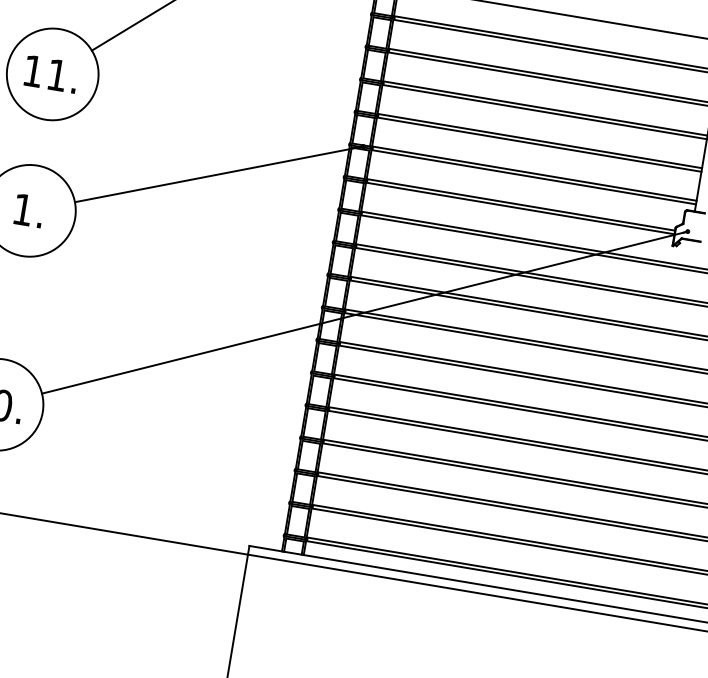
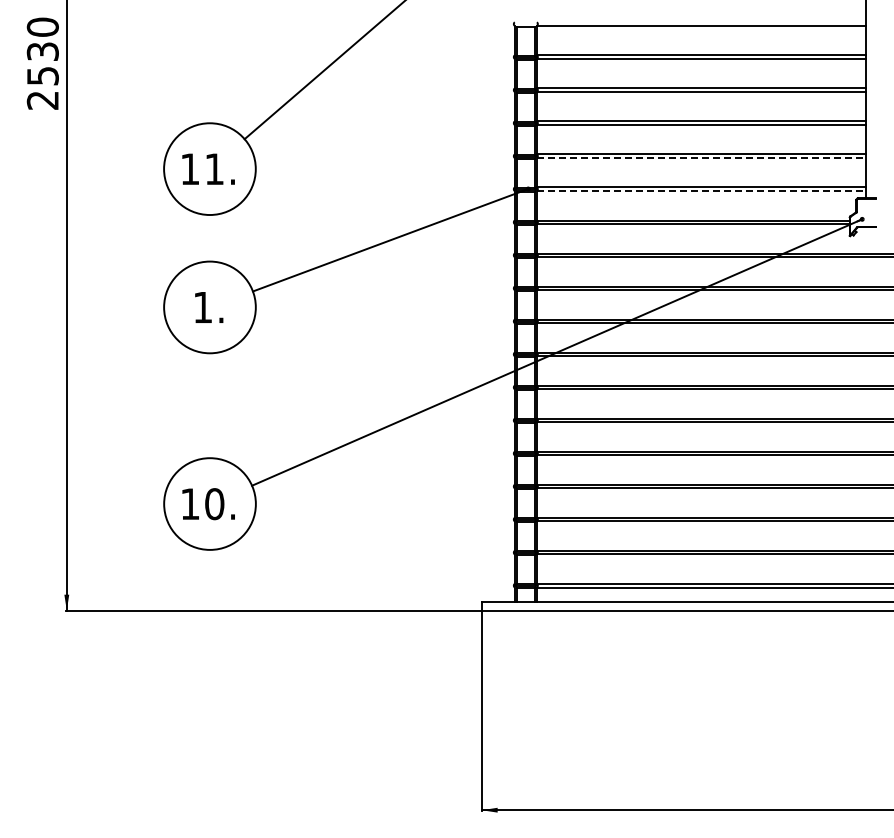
line: (539, 145) -> (701, 158), solid -> dashed
line: (533, 177) -> (701, 191), solid -> dashed

